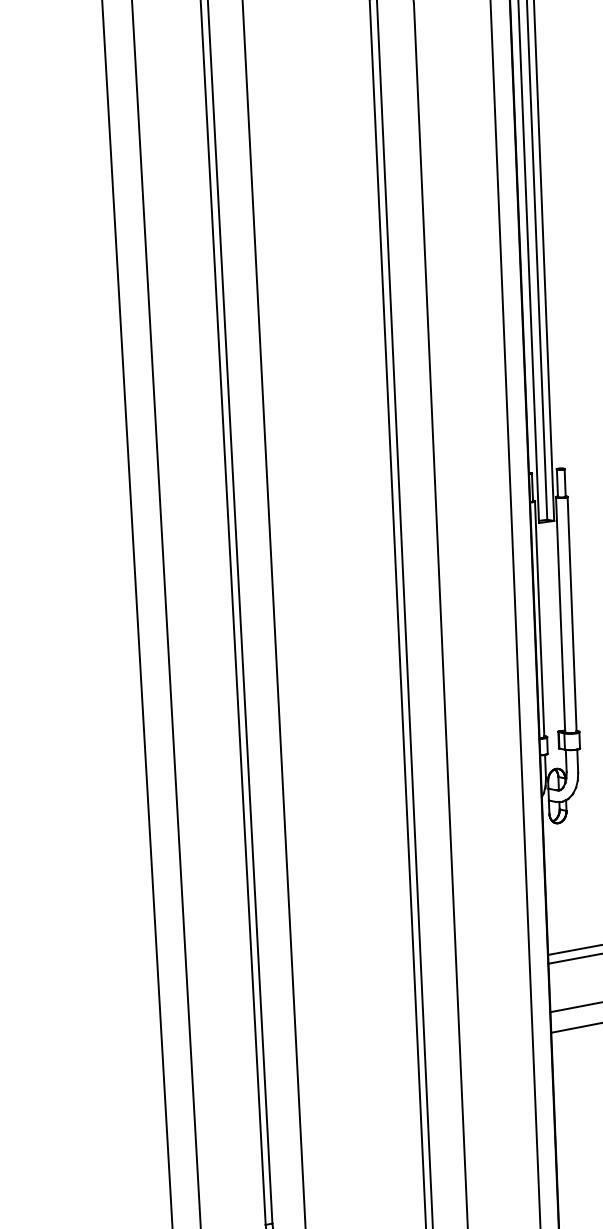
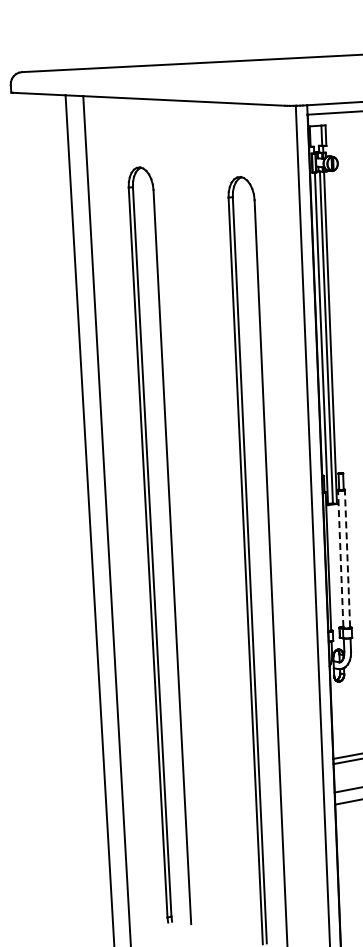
line: (560, 613) -> (340, 558), solid -> dashed
line: (572, 613) -> (347, 558), solid -> dashed

